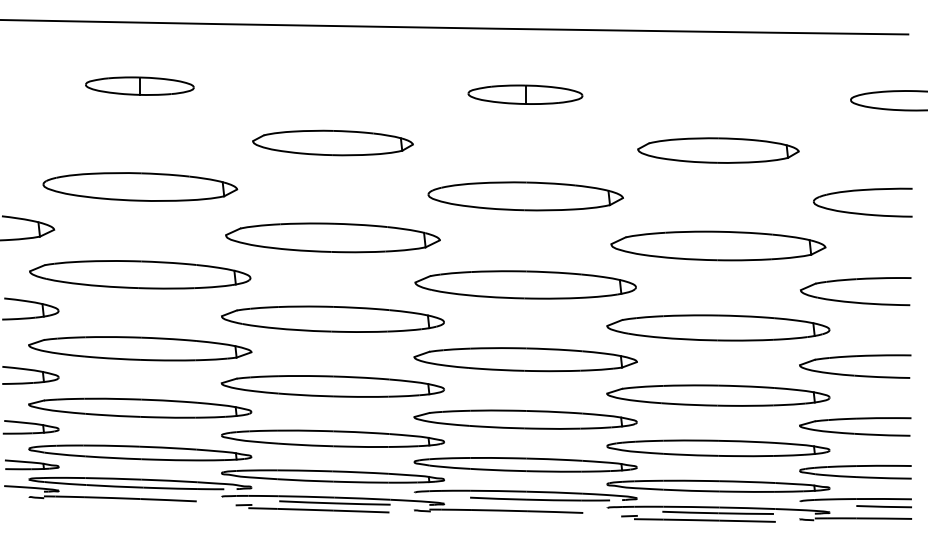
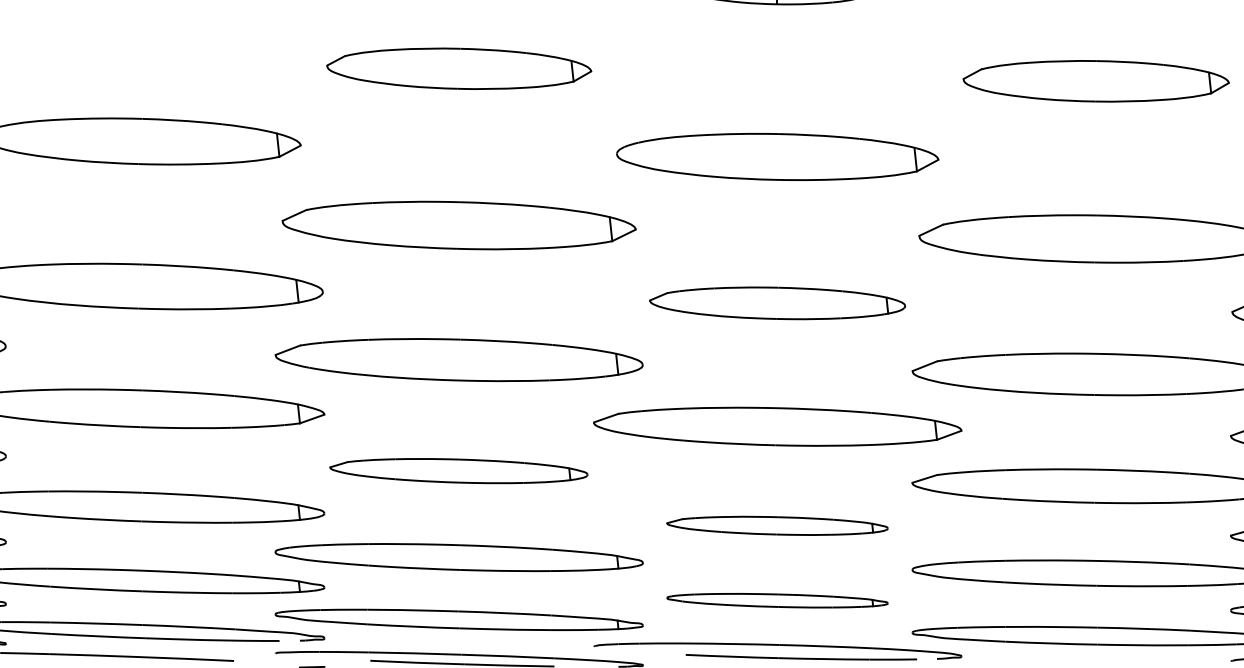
part: (525, 284) -> (777, 302), size x0.7
part: (332, 386) -> (458, 471), size x0.7
part: (525, 419) -> (777, 525), size x0.6
part: (525, 464) -> (777, 600), size x0.6

